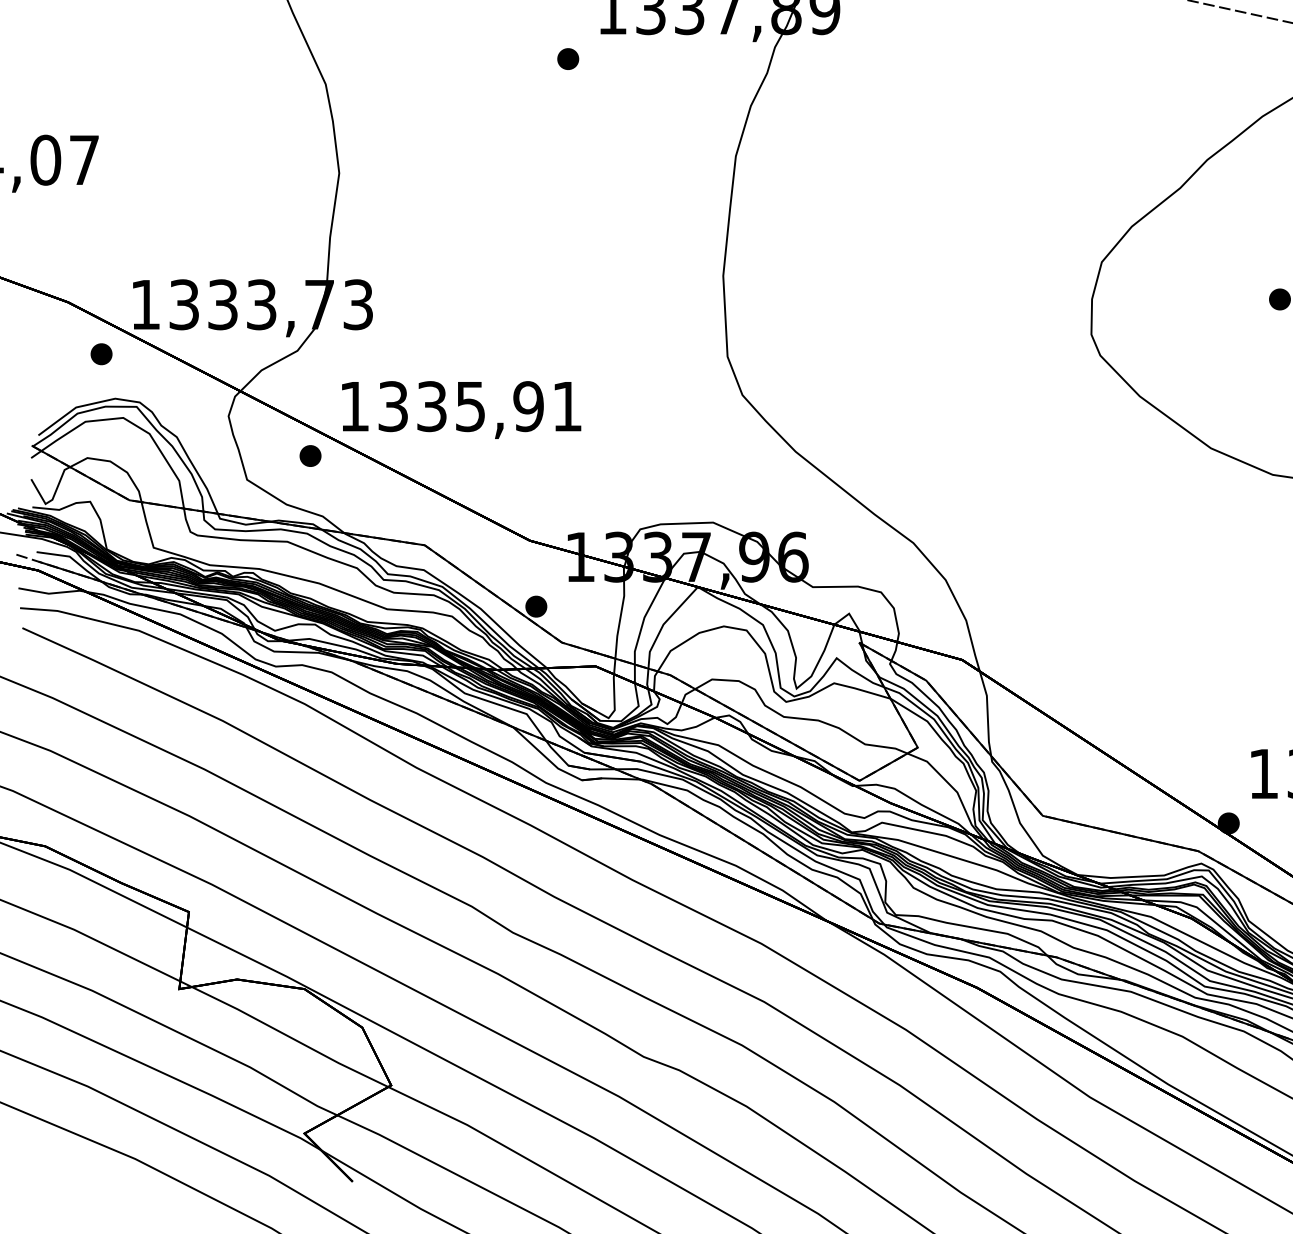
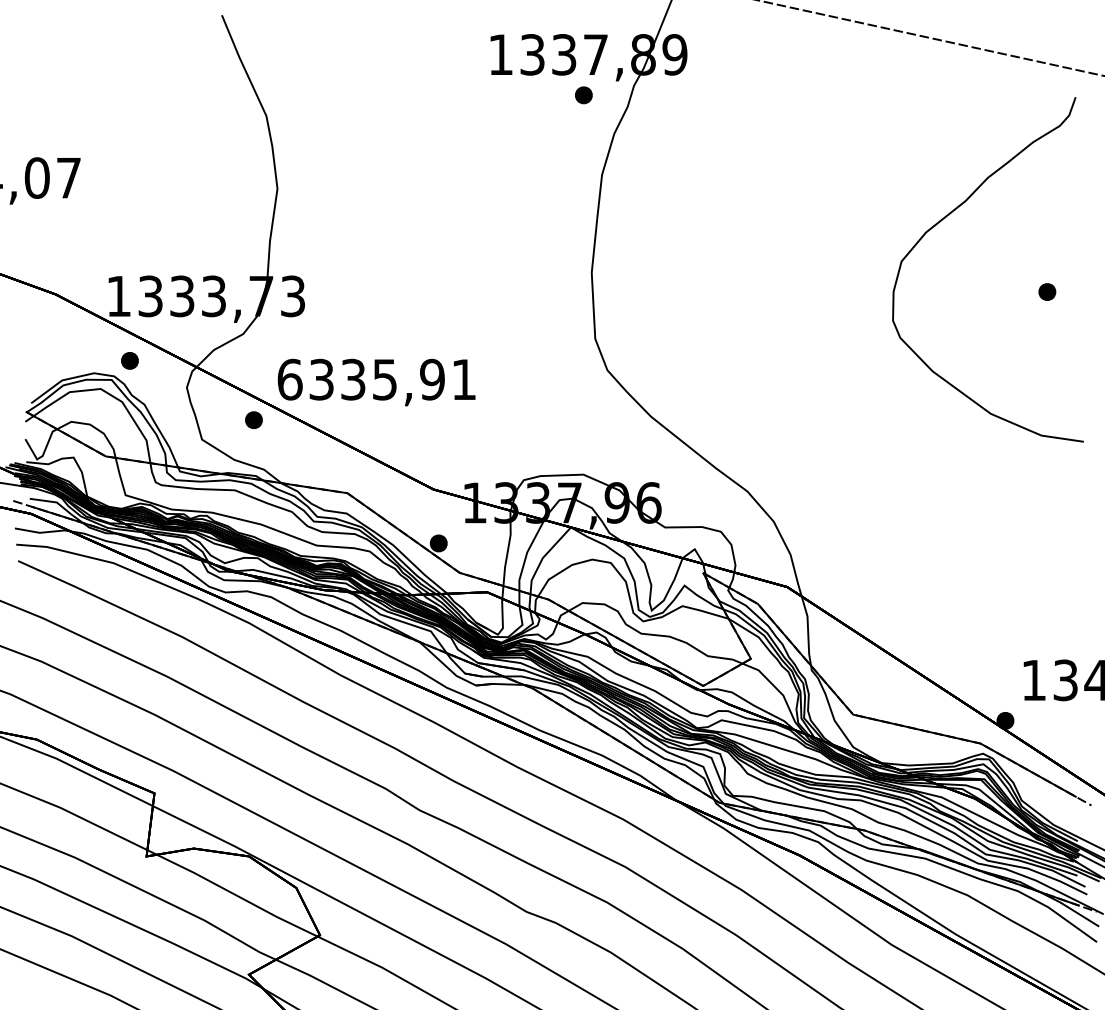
part: (567, 59) -> (583, 95), moved
part: (101, 353) -> (129, 360), moved
text: (353, 406) -> (289, 379), 1335,91 -> 6335,91

